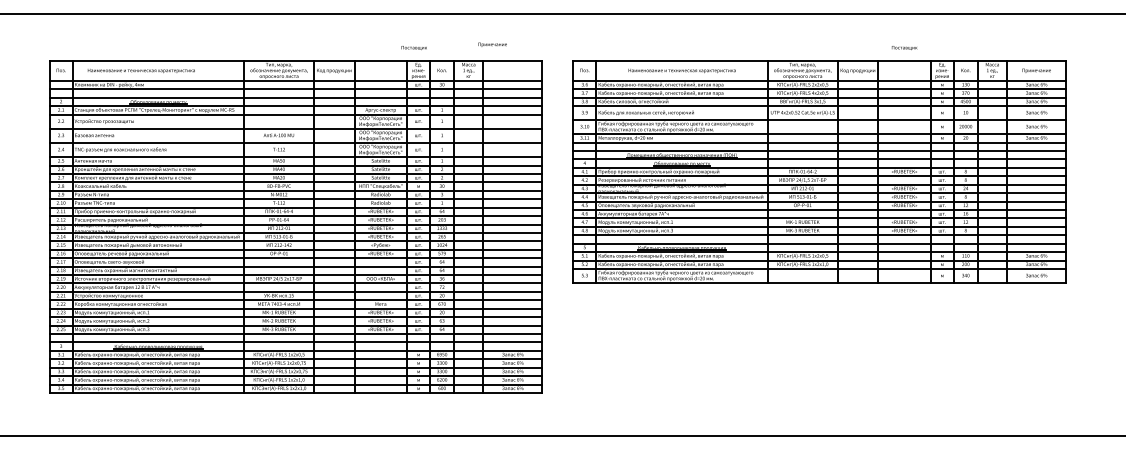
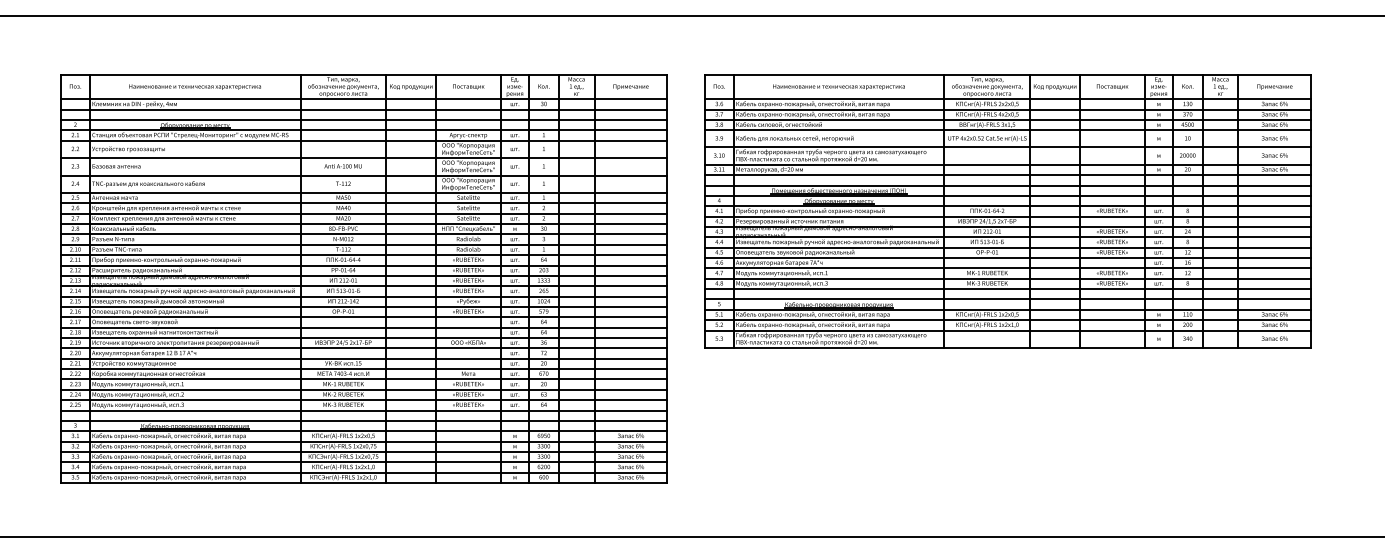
text: (492, 44) -> (630, 86), moved
text: (414, 47) -> (468, 86), moved
text: (904, 47) -> (1112, 86), moved
text: (140, 70) -> (194, 86), moved

